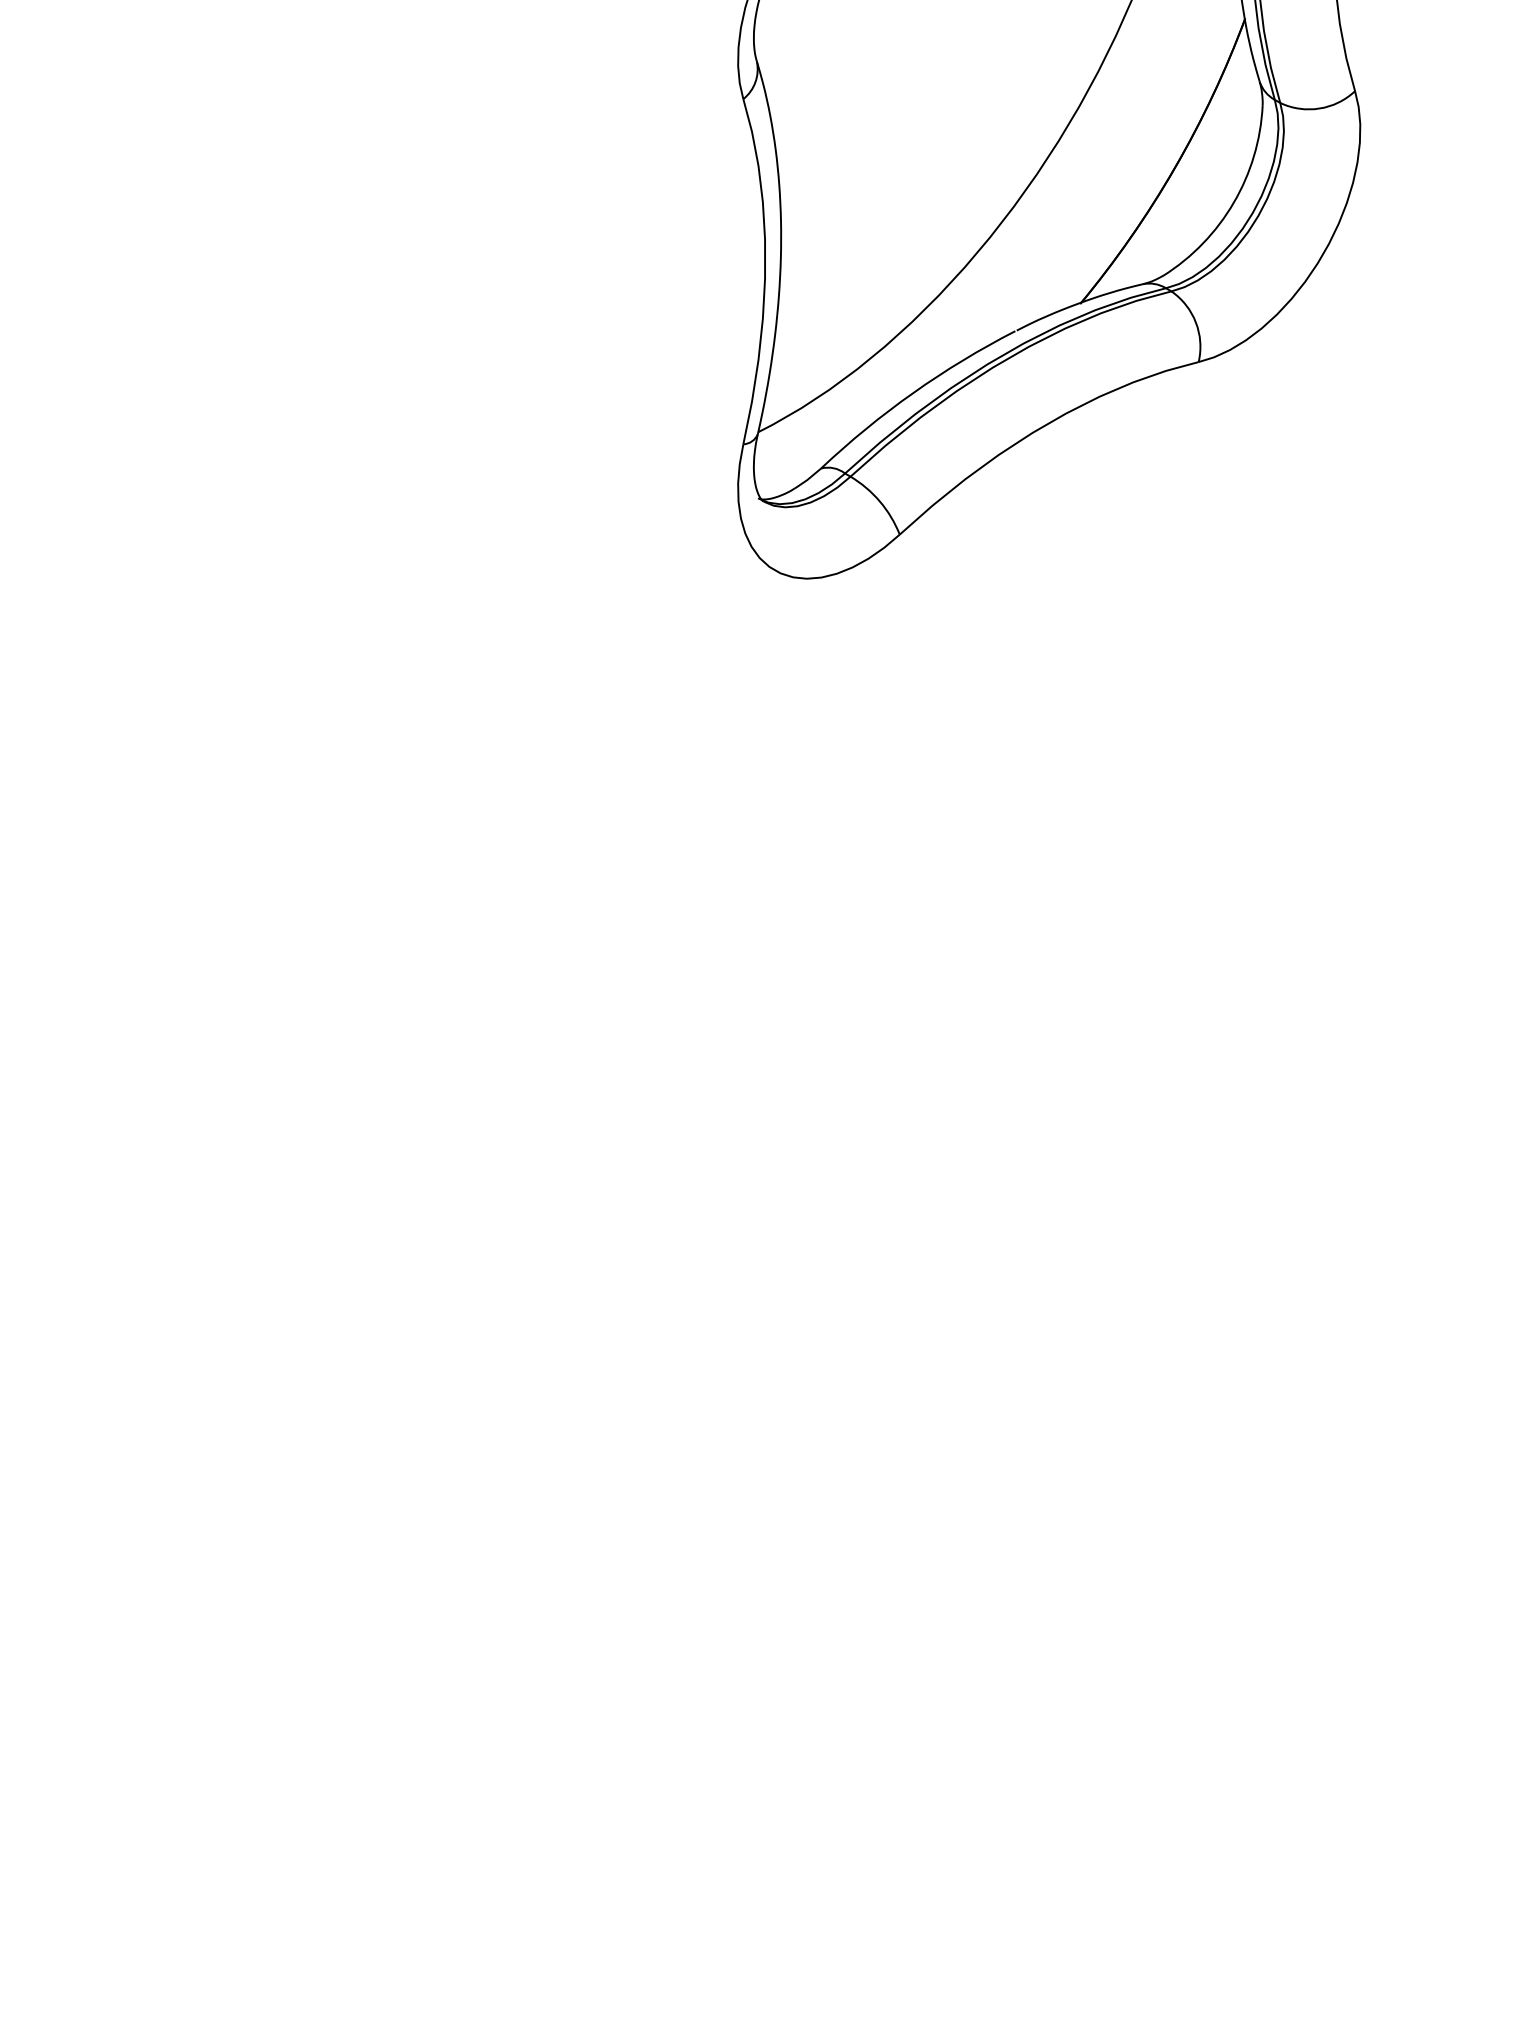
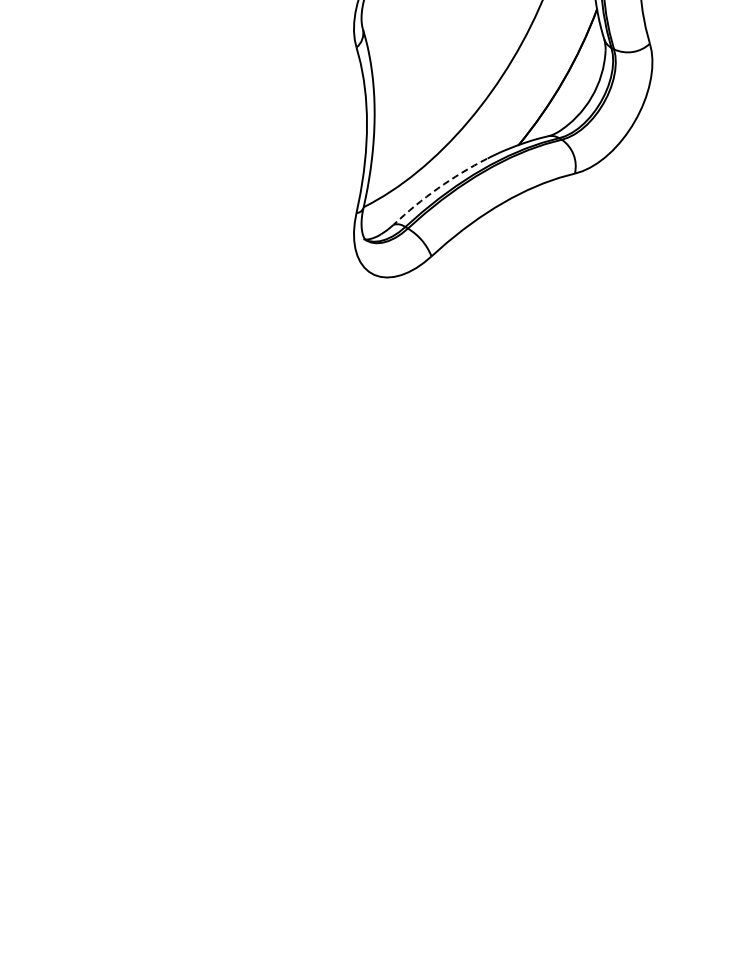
arc: (914, 393) -> (438, 188), solid -> dashed

